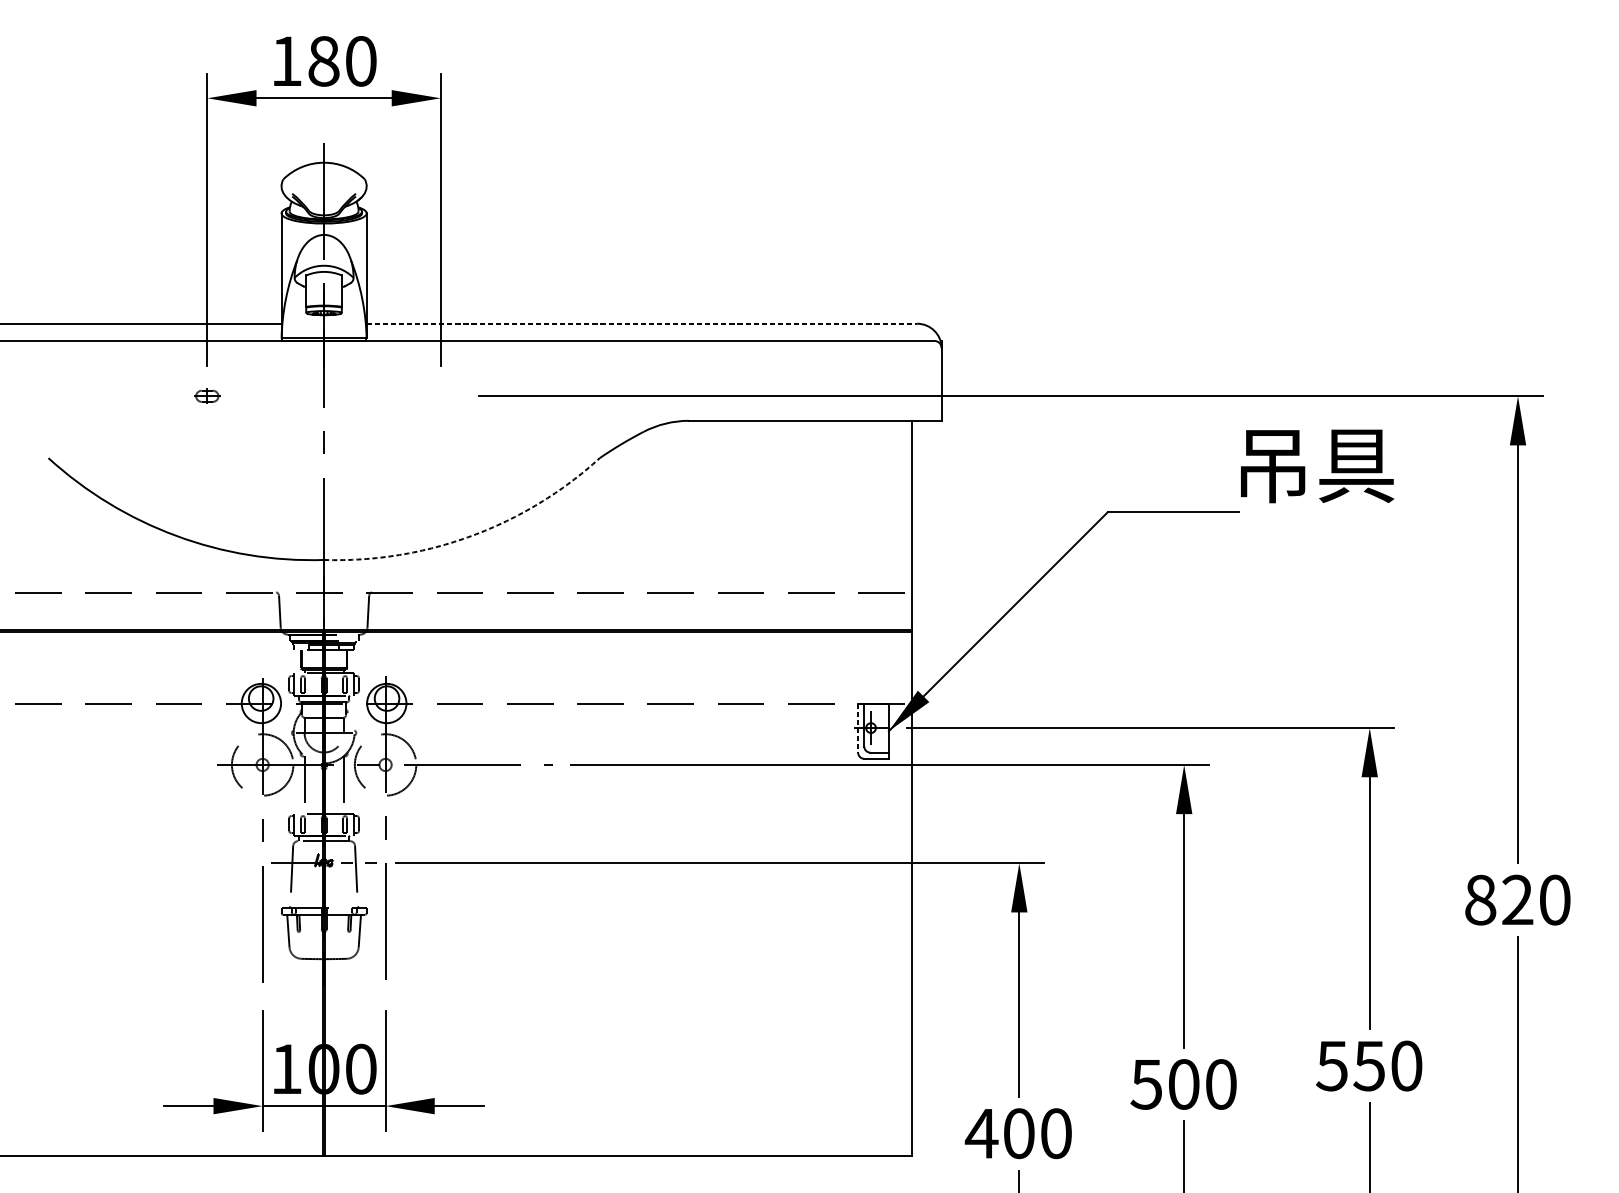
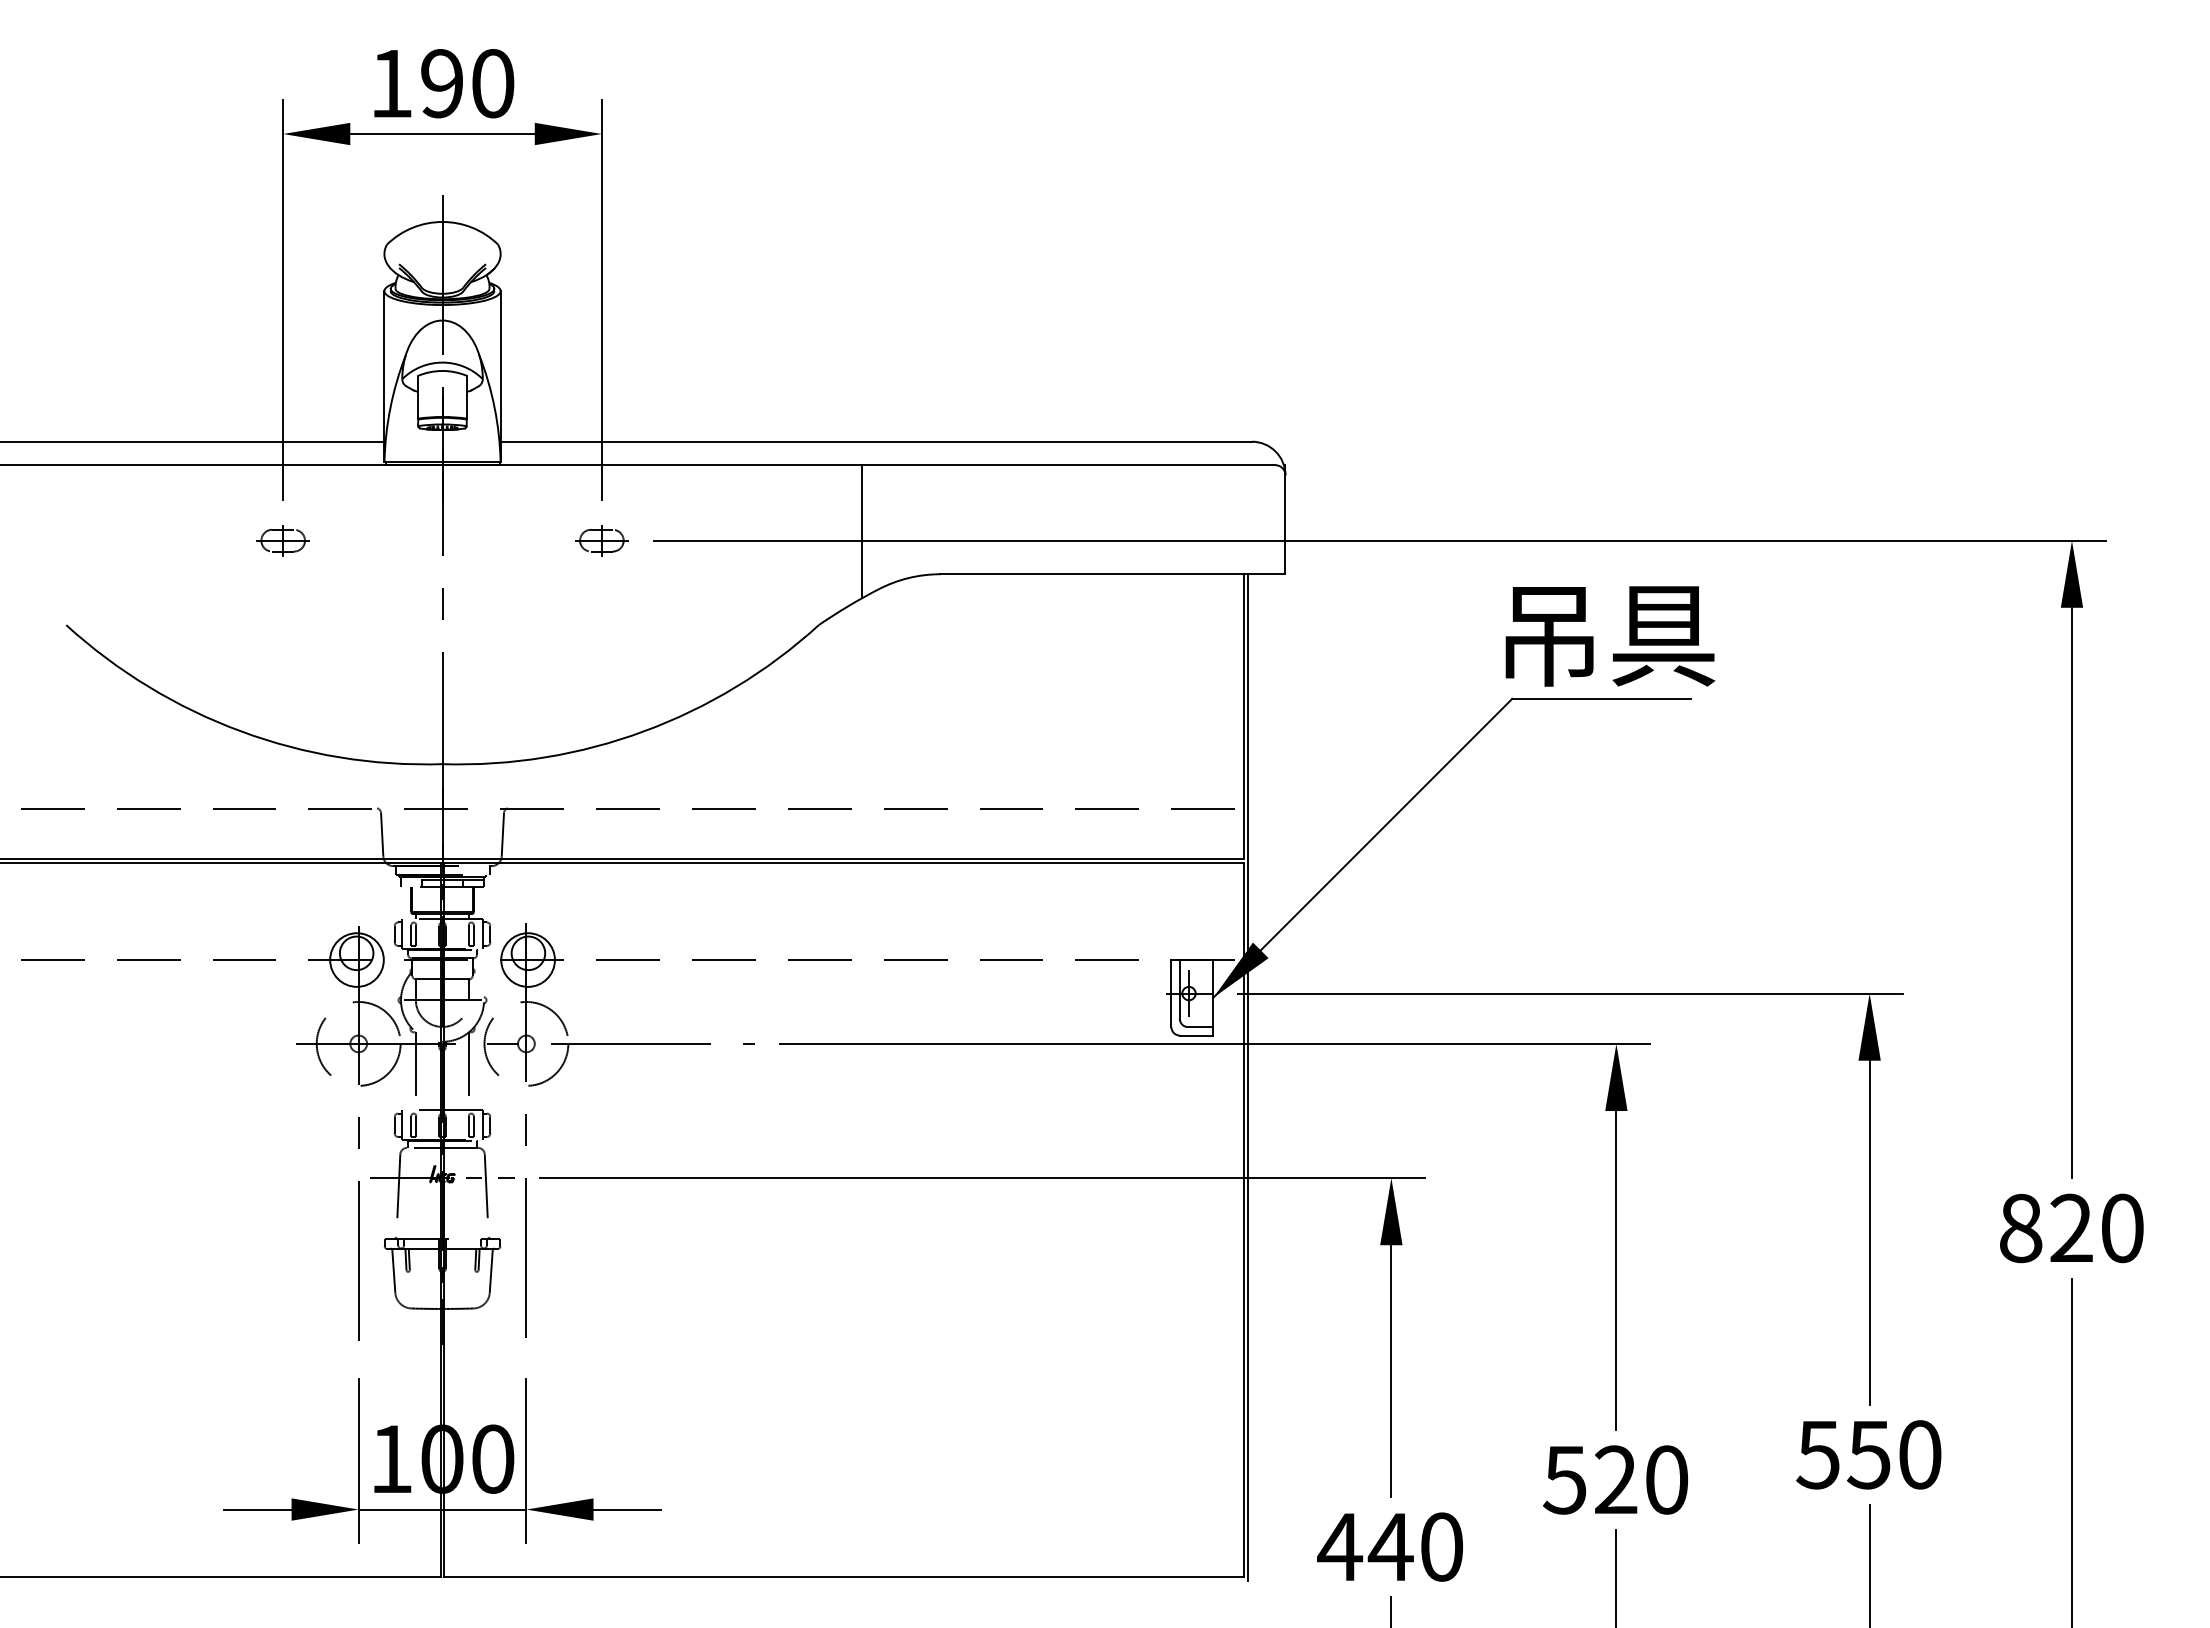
text: (324, 61) -> (442, 83), 180 -> 190
line: (642, 323) -> (876, 441), dashed -> solid
line: (631, 389) -> (862, 531), added
part: (206, 396) -> (282, 540), size x1.43
part: (440, 396) -> (601, 540), added
text: (1317, 466) -> (1610, 636), moved
arc: (472, 536) -> (644, 731), dashed -> solid
line: (858, 728) -> (1171, 993), dashed -> solid
line: (913, 789) -> (1247, 1077), added
text: (1184, 1084) -> (1616, 1479), 500 -> 520
text: (1018, 1133) -> (1390, 1546), 400 -> 440

